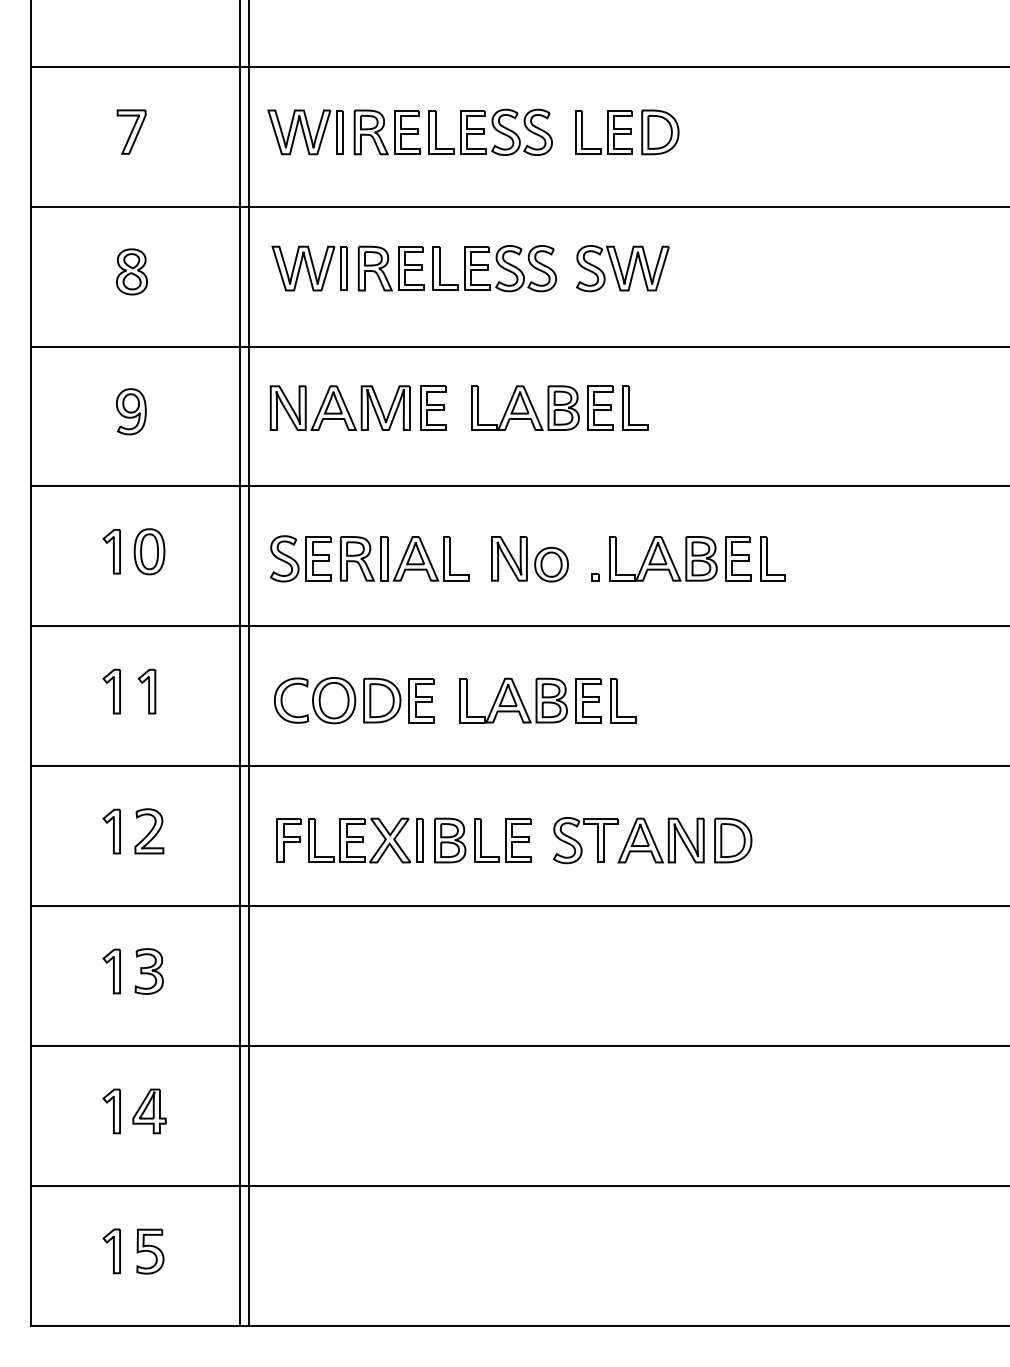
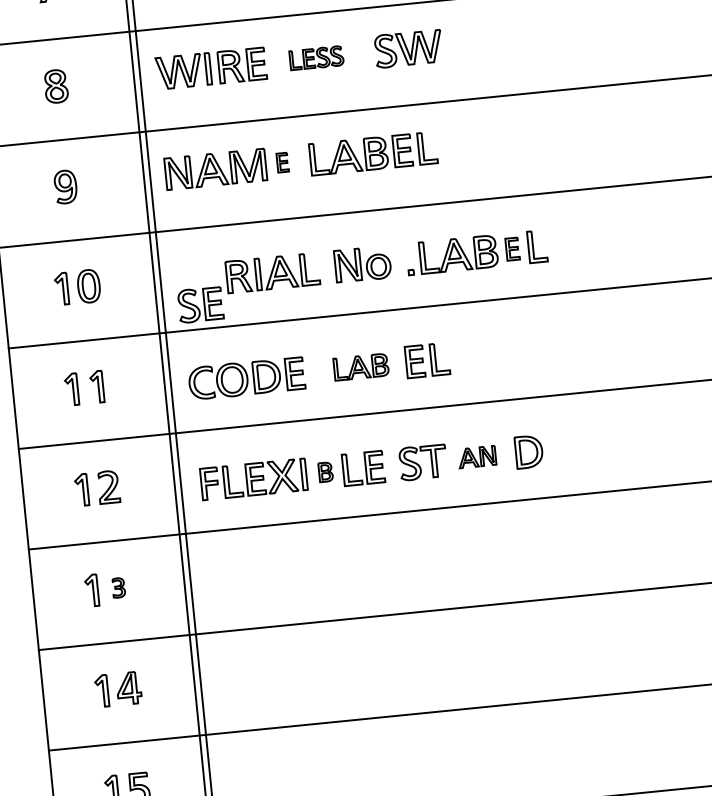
part: (494, 268) -> (316, 58), size x0.6
part: (433, 407) -> (282, 162), size x0.6
part: (300, 558) -> (200, 304), moved
part: (738, 558) -> (512, 248), size x0.7
part: (513, 700) -> (361, 367), size x0.7
part: (450, 840) -> (325, 472), size x0.6
part: (660, 840) -> (476, 457), size x0.6
part: (148, 971) -> (118, 587), size x0.6

